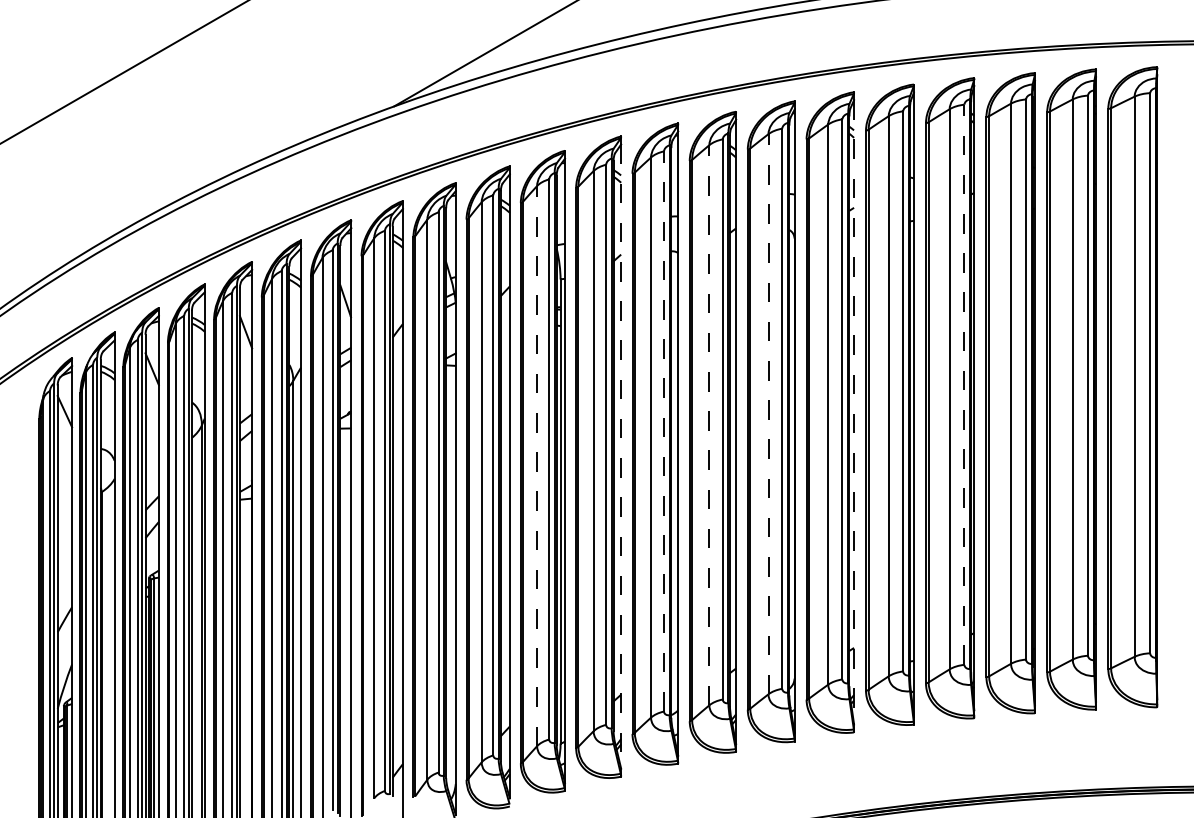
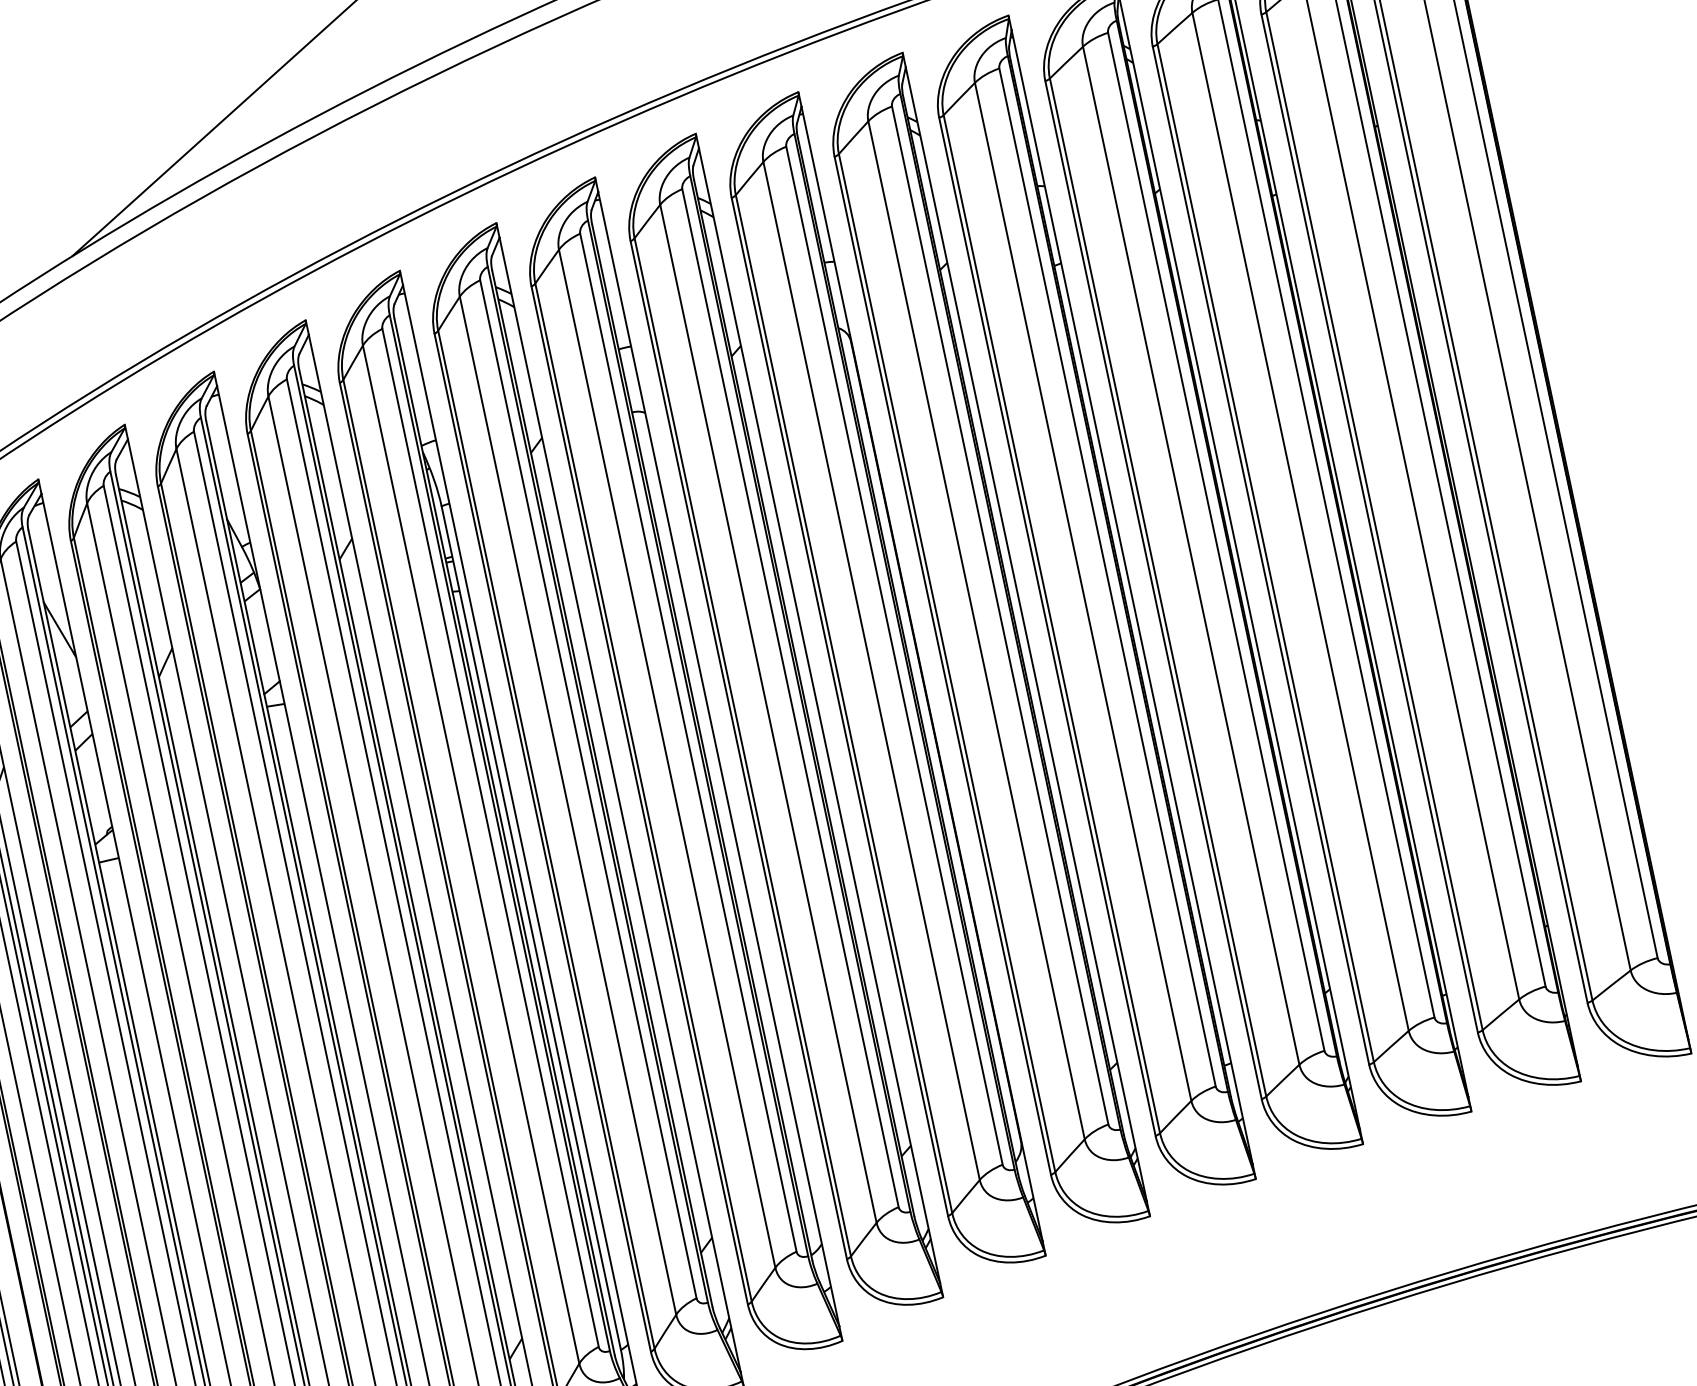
line: (964, 384) -> (1216, 541), dashed -> solid
line: (854, 412) -> (1027, 634), dashed -> solid
line: (768, 413) -> (871, 669), dashed -> solid
line: (709, 424) -> (768, 712), dashed -> solid
line: (664, 430) -> (688, 740), dashed -> solid
line: (621, 457) -> (621, 806), dashed -> solid
line: (537, 465) -> (471, 853), dashed -> solid

